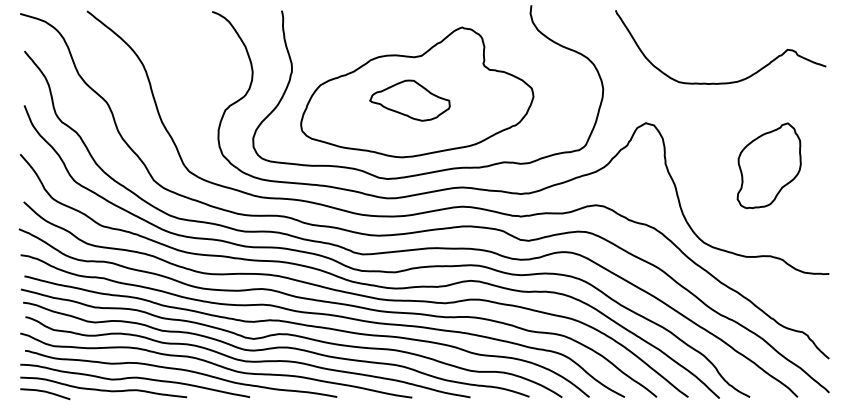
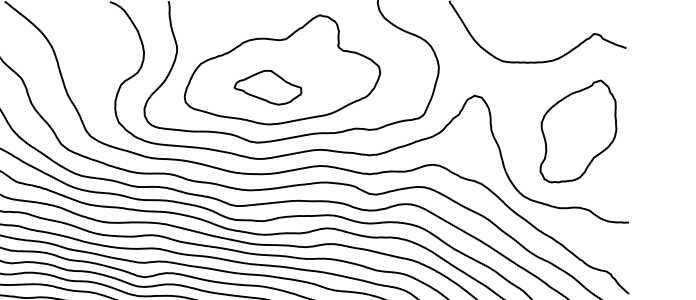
part: (409, 100) -> (267, 87), moved
part: (769, 165) -> (578, 131), size x1.43

